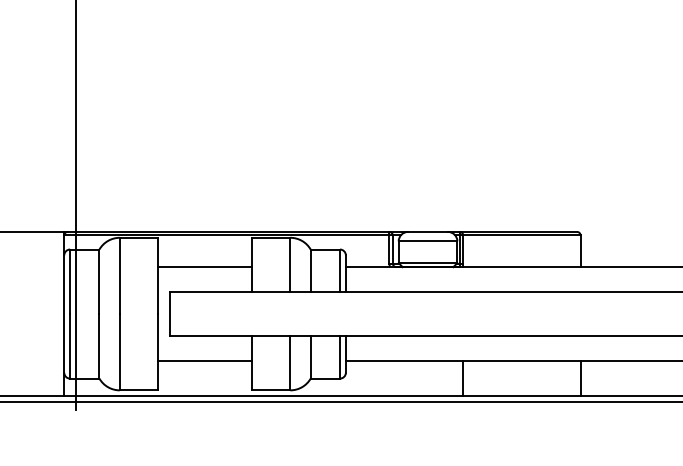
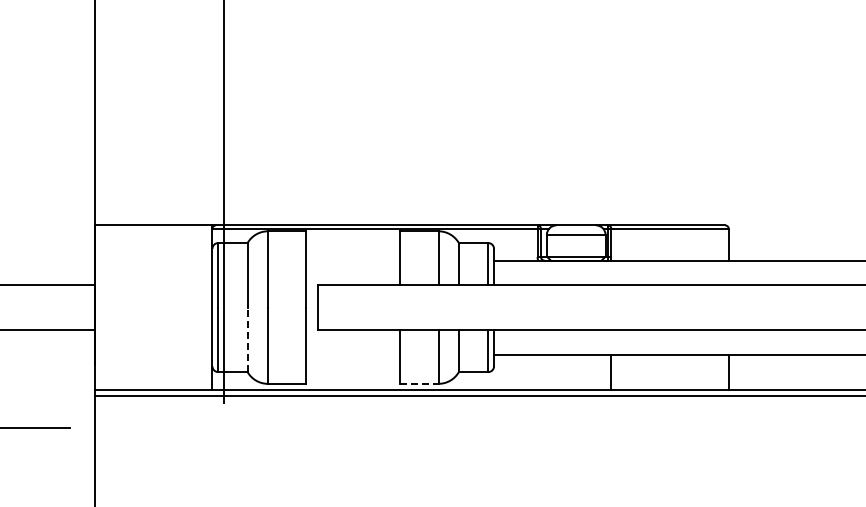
line: (205, 267) -> (353, 260), removed
line: (99, 346) -> (247, 339), solid -> dashed
line: (205, 361) -> (353, 354), removed
line: (271, 390) -> (419, 383), solid -> dashed

